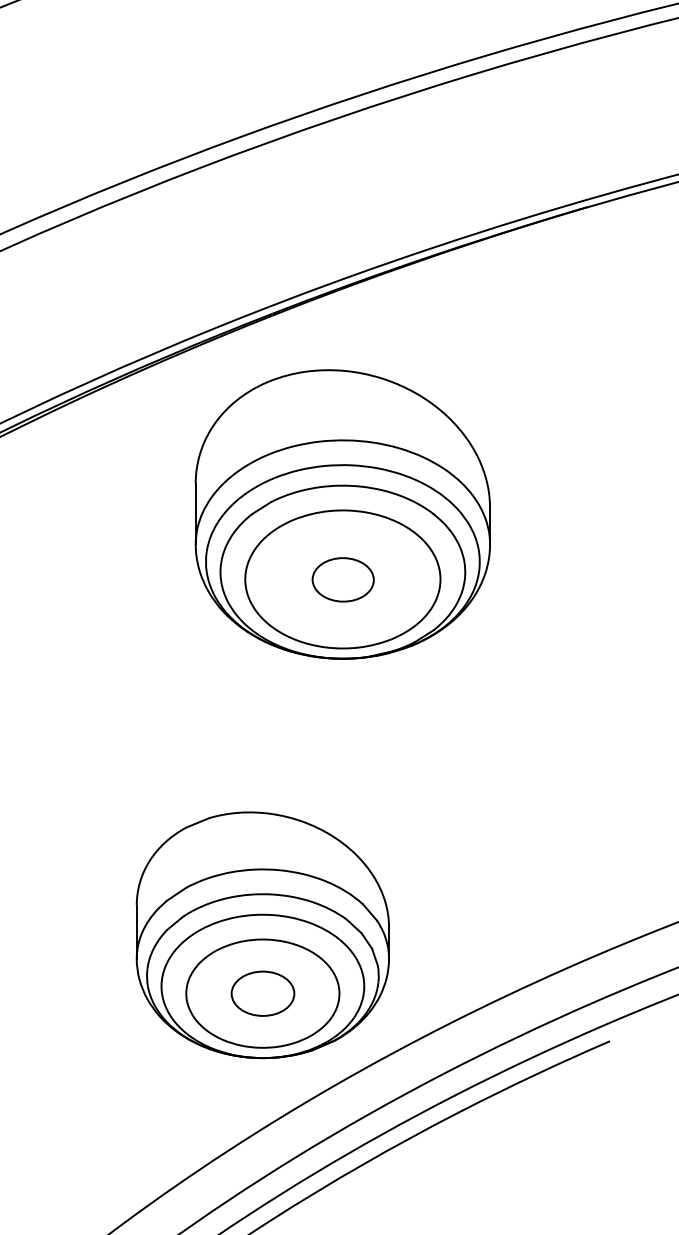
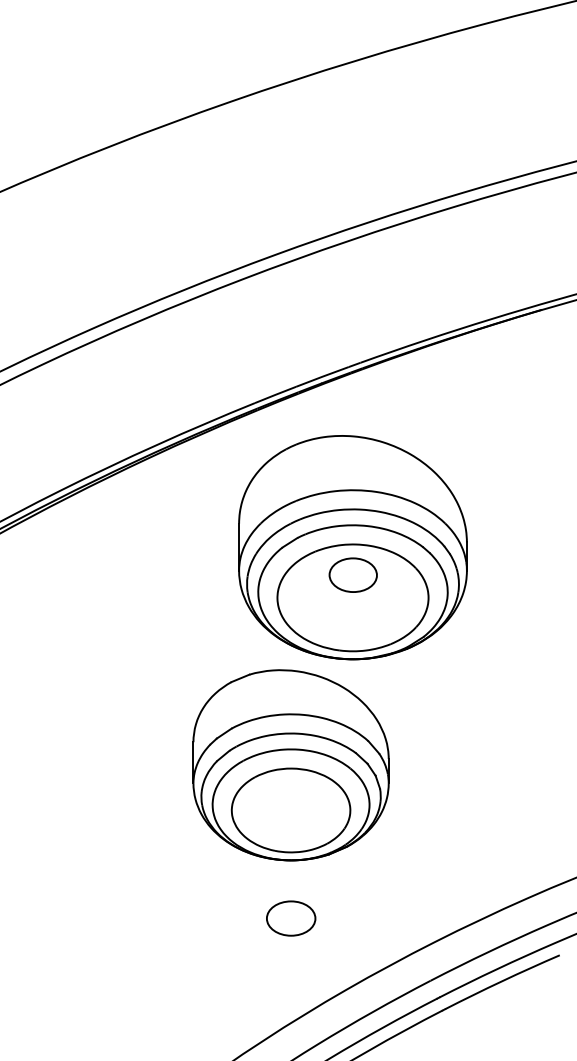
part: (342, 578) -> (352, 574), moved
part: (262, 935) -> (290, 765), moved

